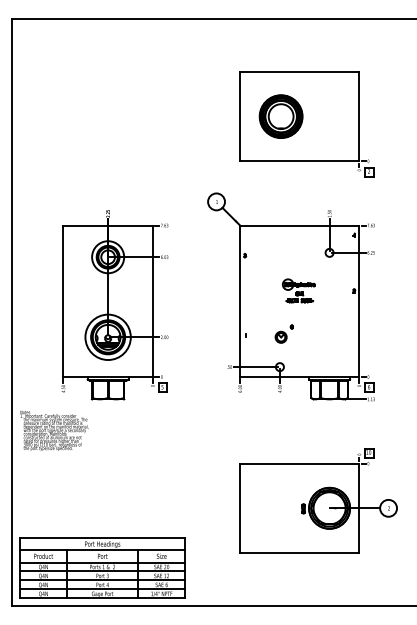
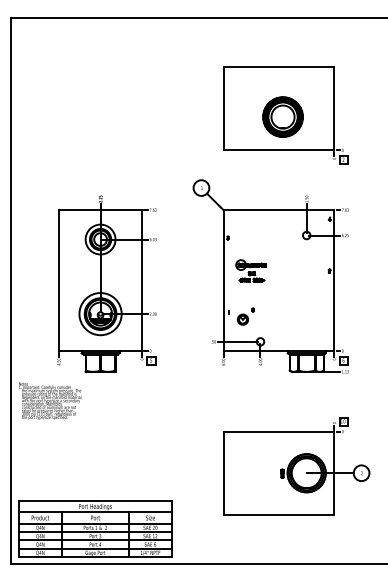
part: (280, 116) -> (282, 116), moved
part: (298, 290) -> (250, 270), moved
part: (283, 333) -> (245, 316), moved

